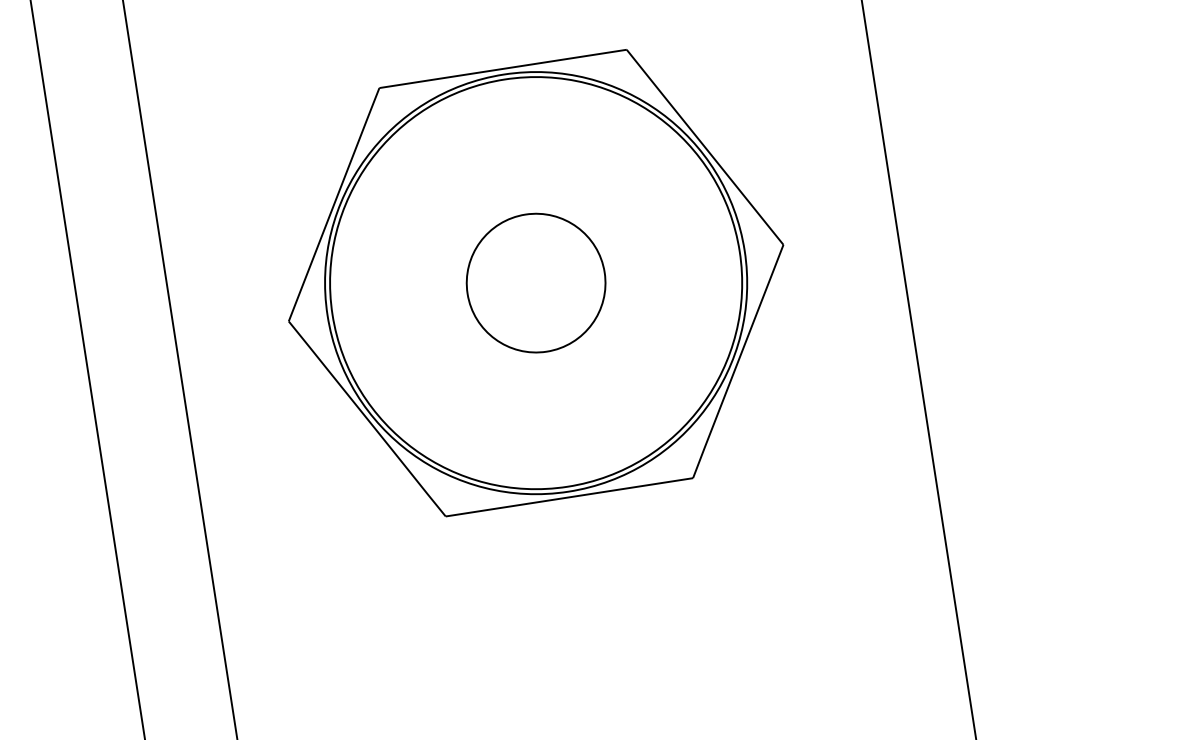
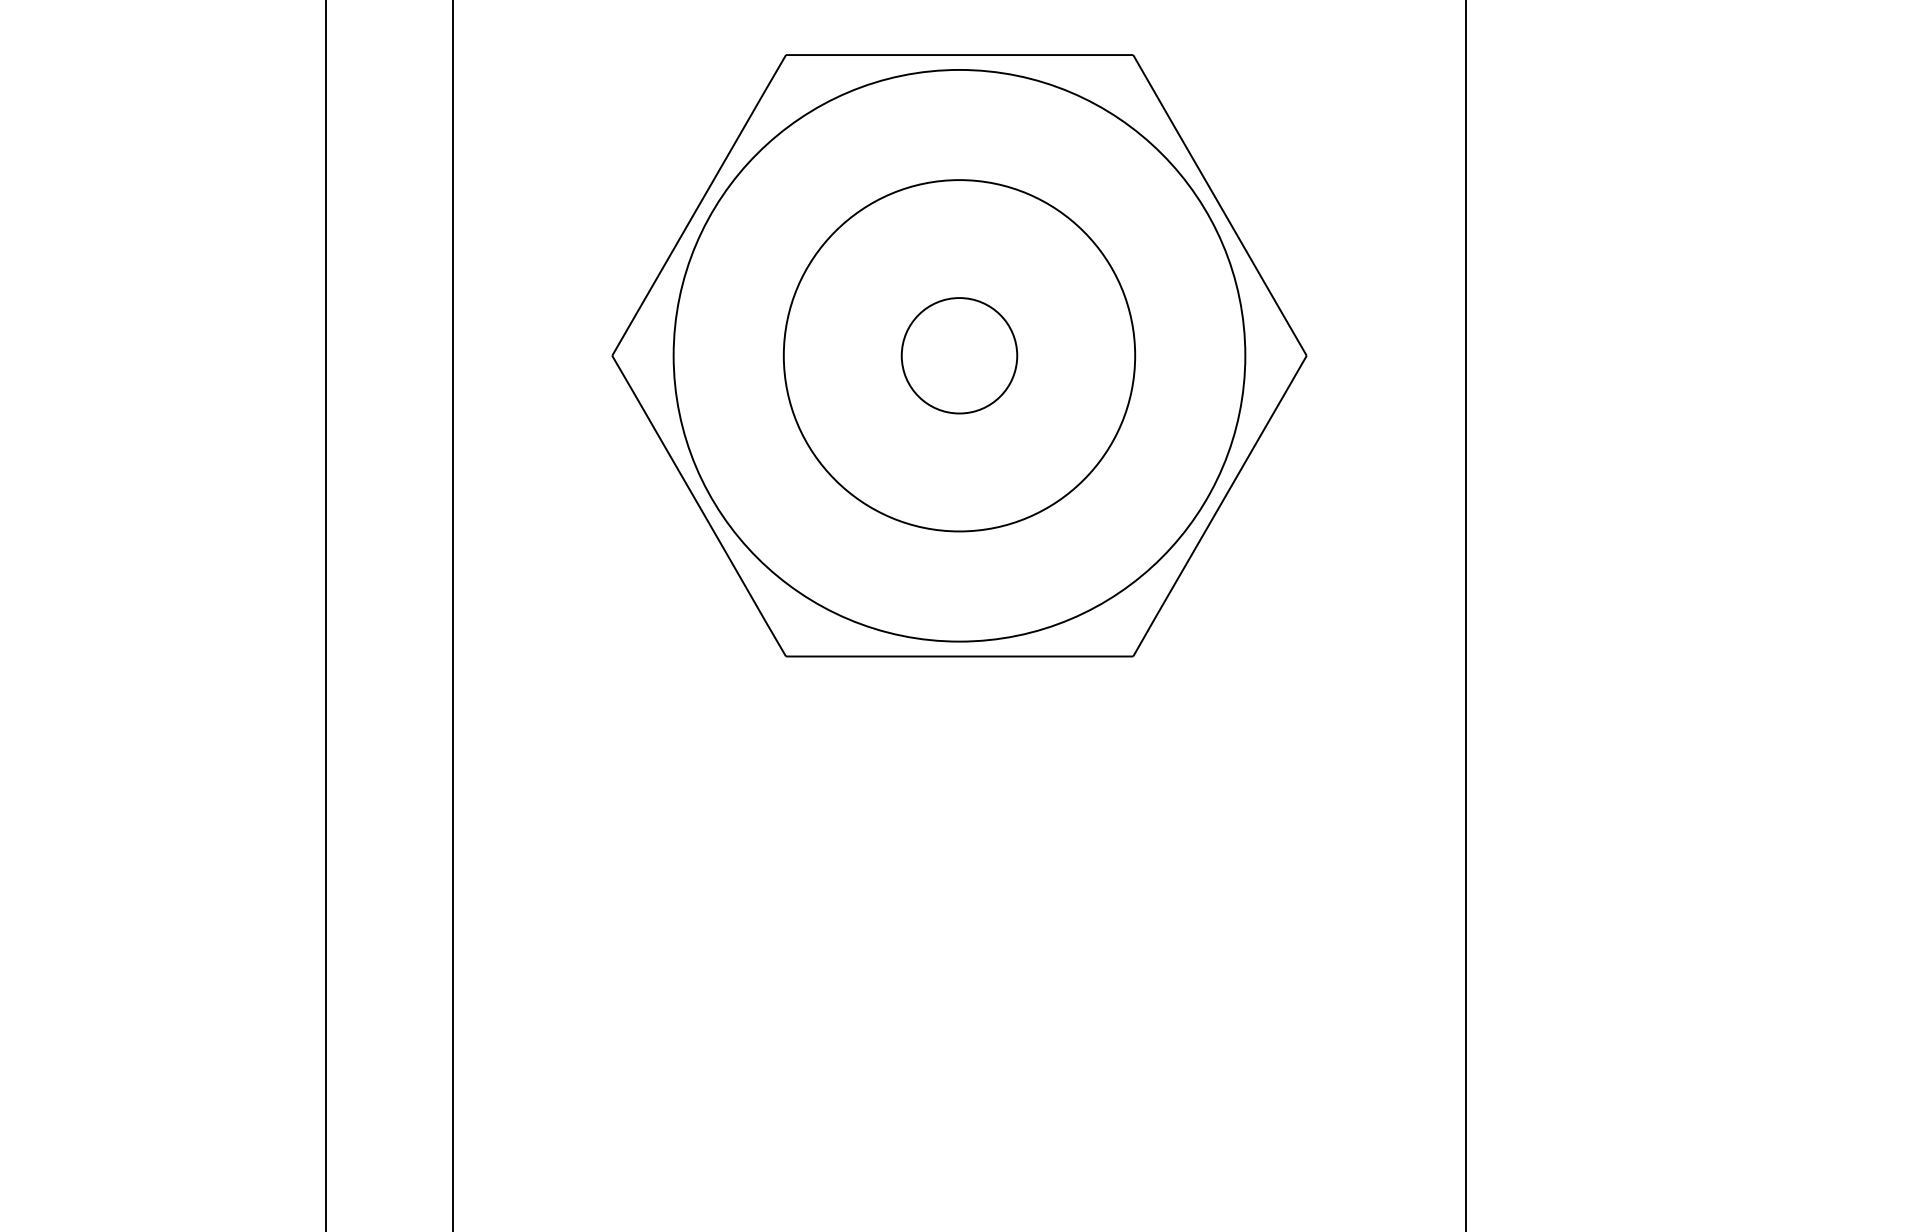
circle: (536, 282) -> (959, 355), size x0.6
circle: (536, 282) -> (959, 355), size x0.6

